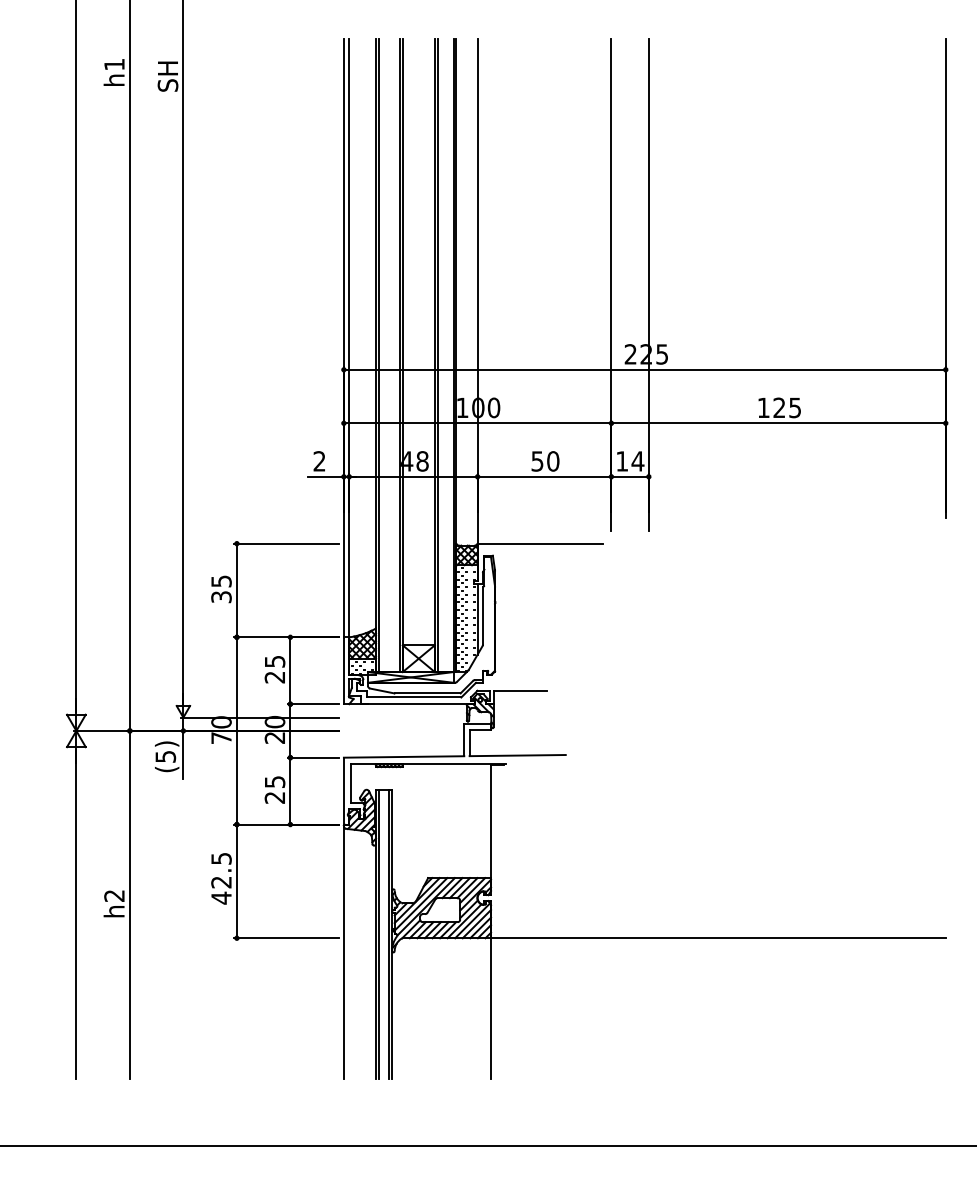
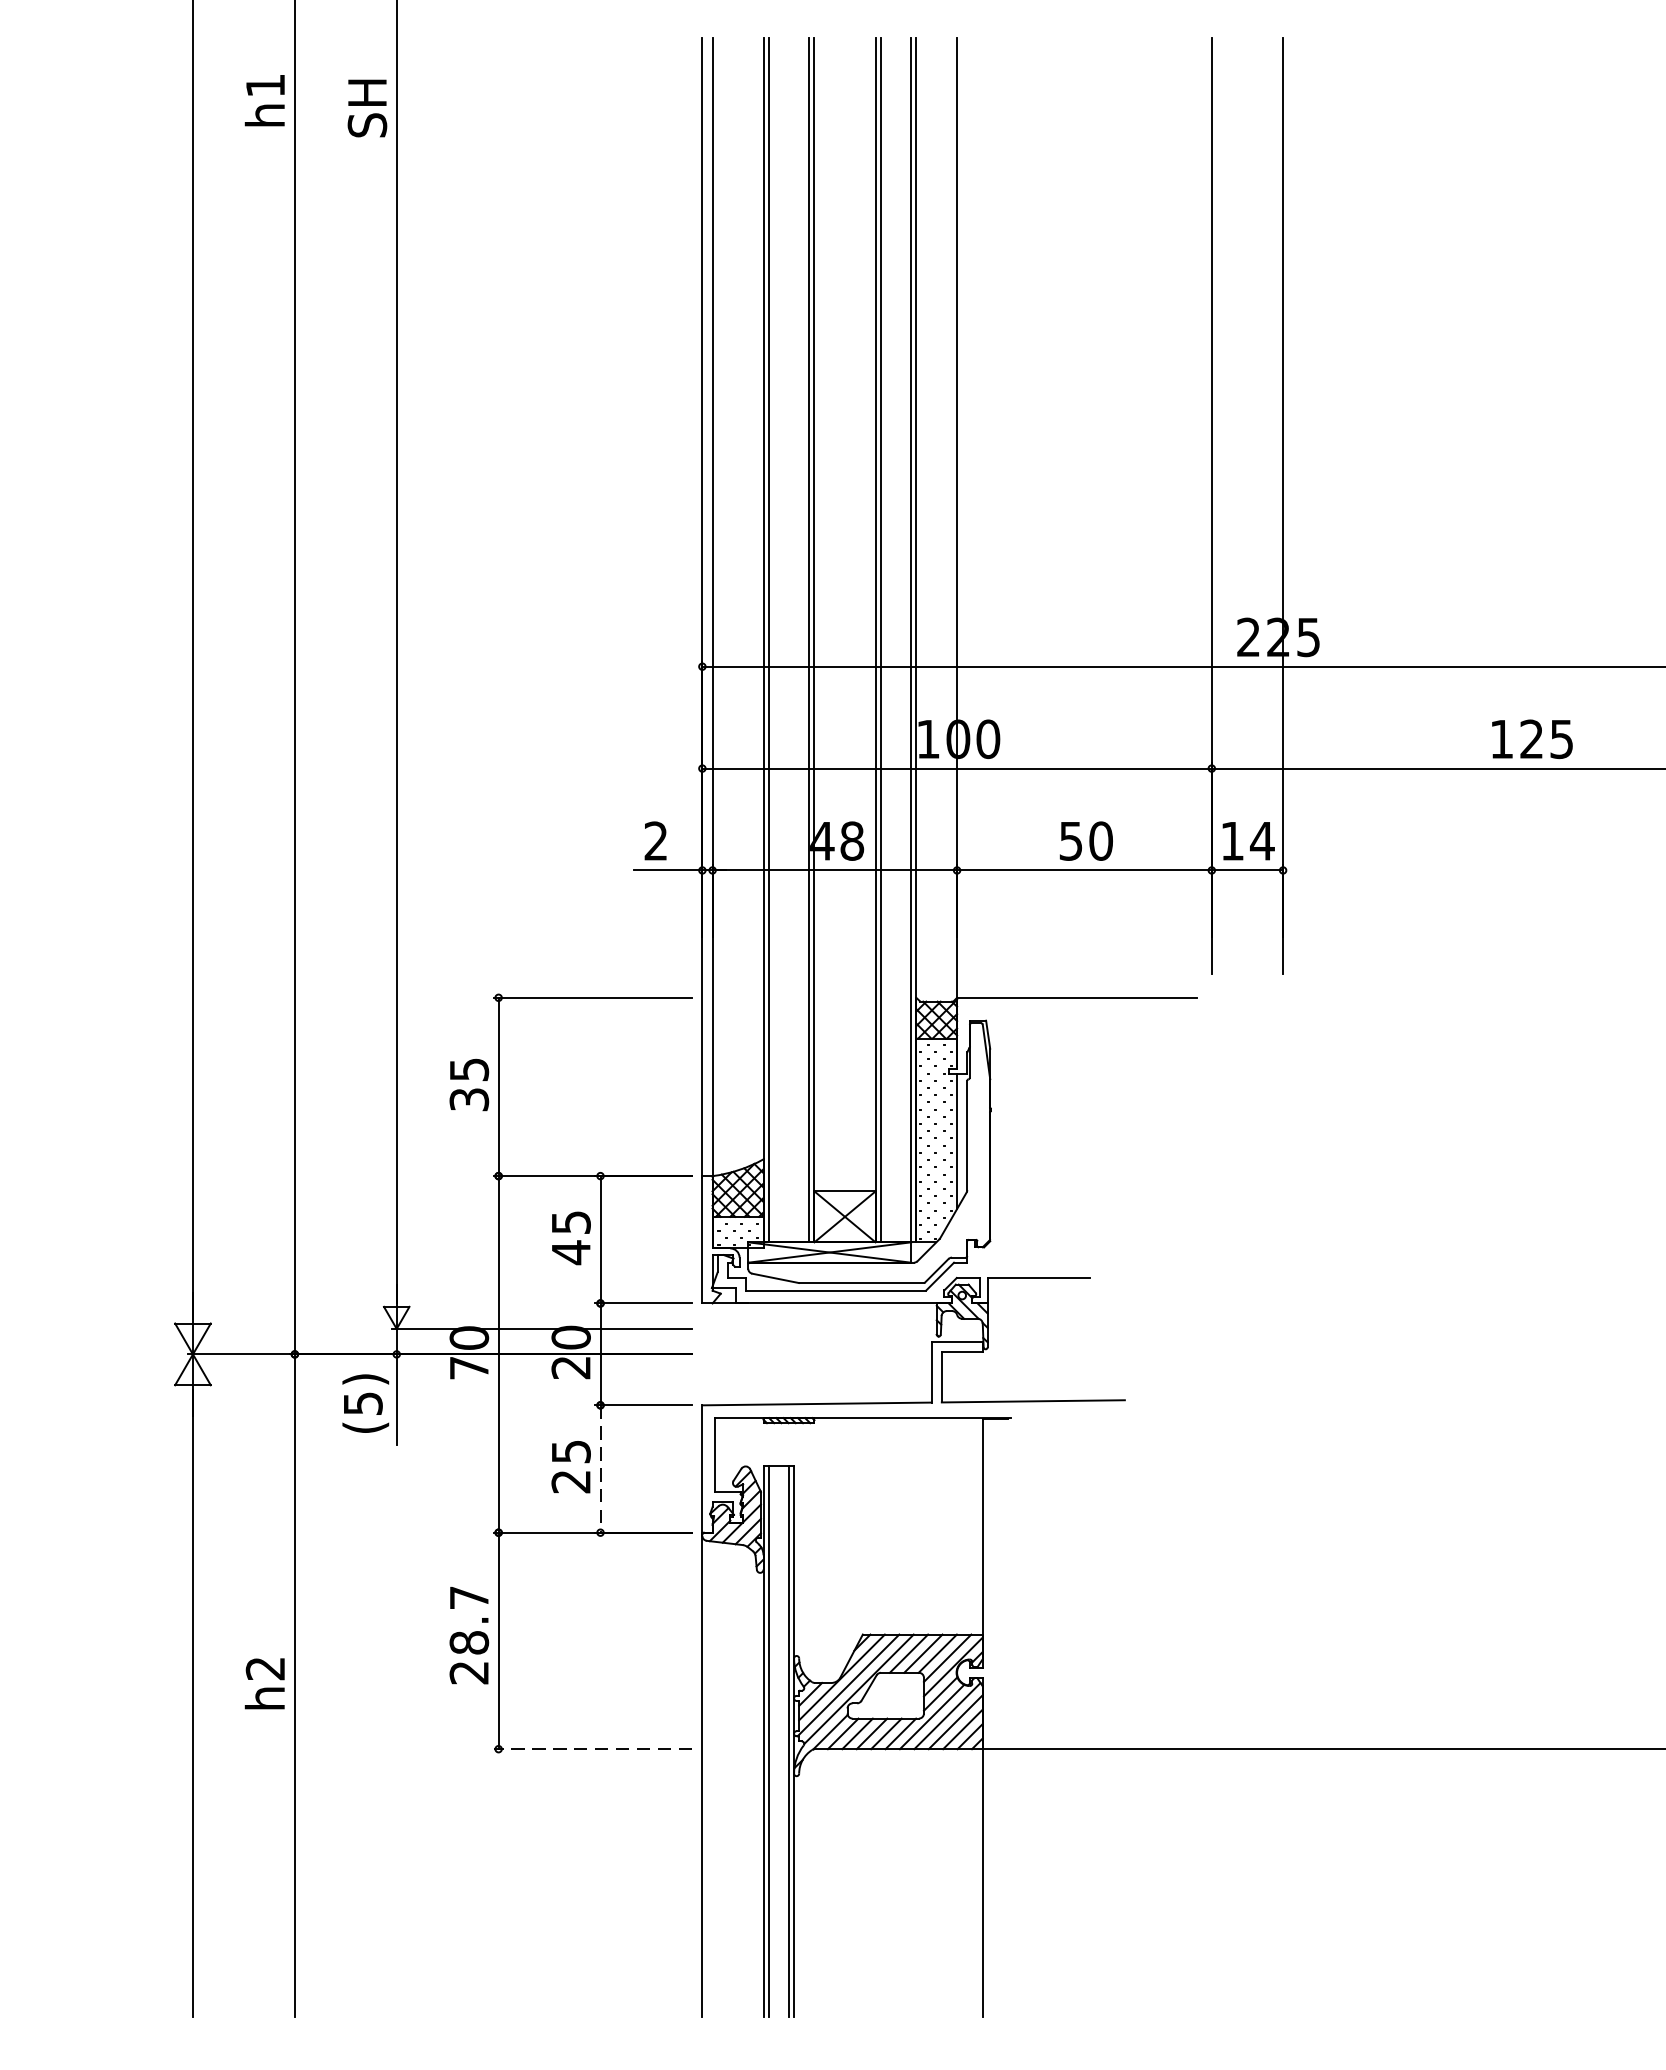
text: (274, 677) -> (570, 1252), 25 -> 45
line: (290, 791) -> (600, 1469), solid -> dashed
text: (221, 878) -> (469, 1635), 42.5 -> 28.7
line: (285, 938) -> (591, 1749), solid -> dashed

